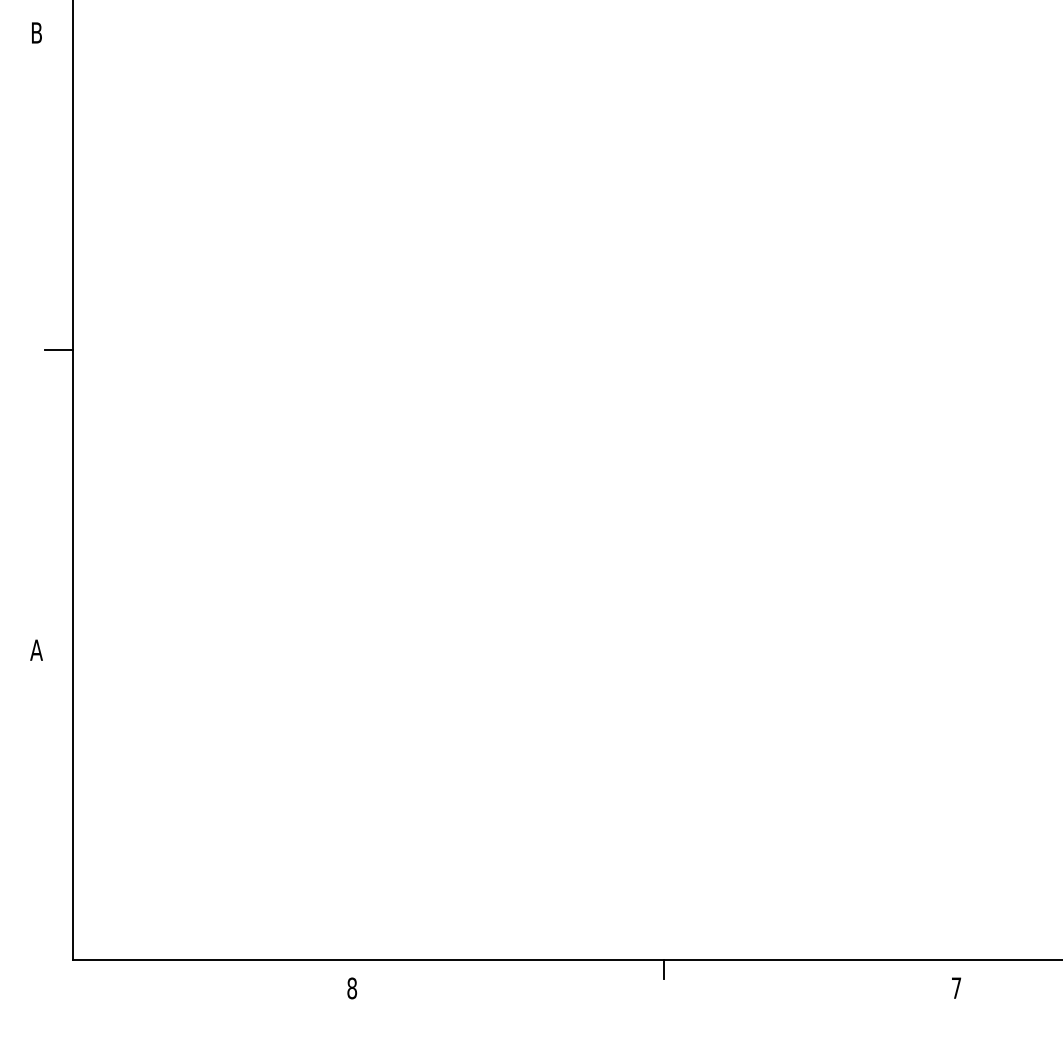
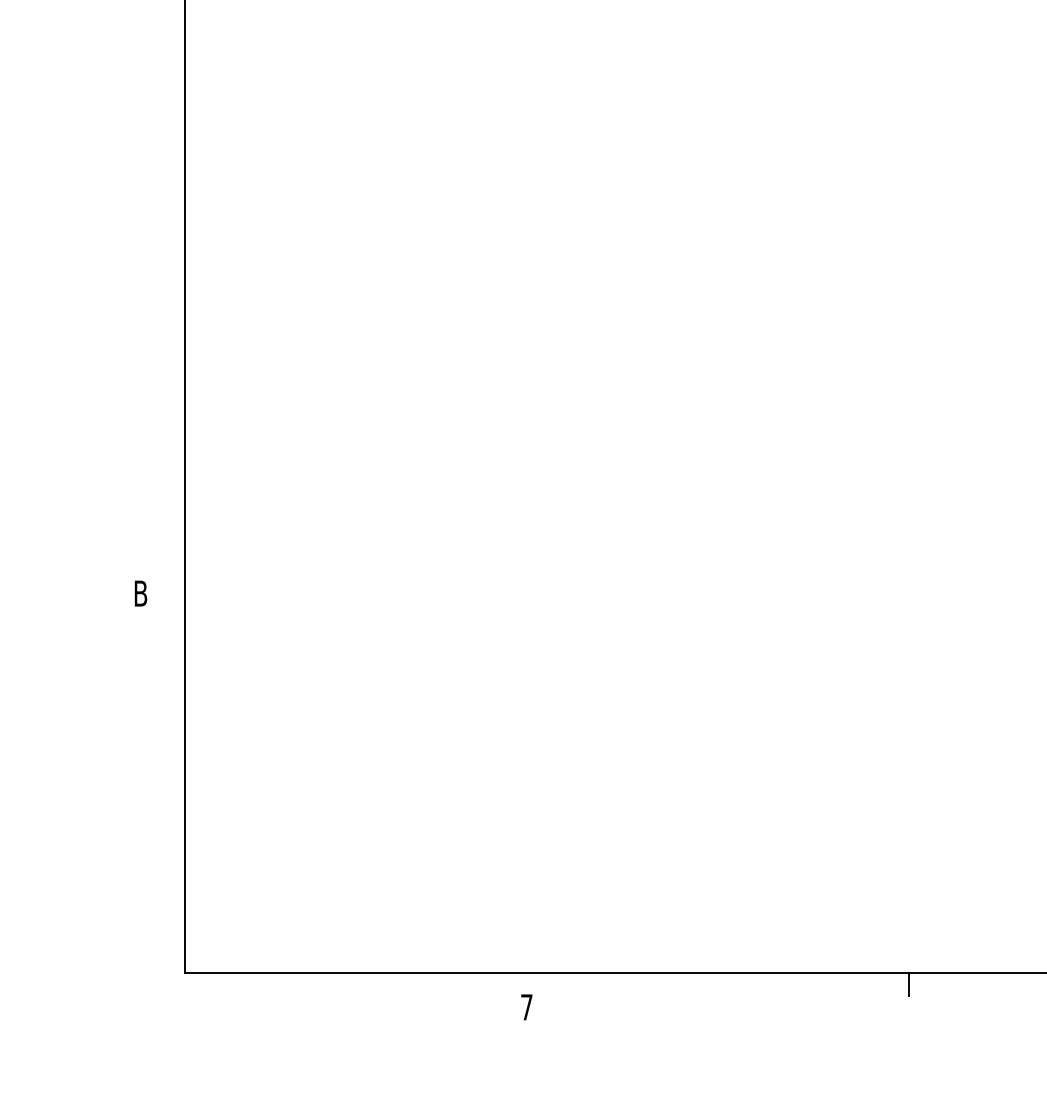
line: (58, 349) -> (167, 225), removed
text: (36, 649) -> (140, 592), A -> B
text: (352, 988) -> (527, 1007), 8 -> 7

